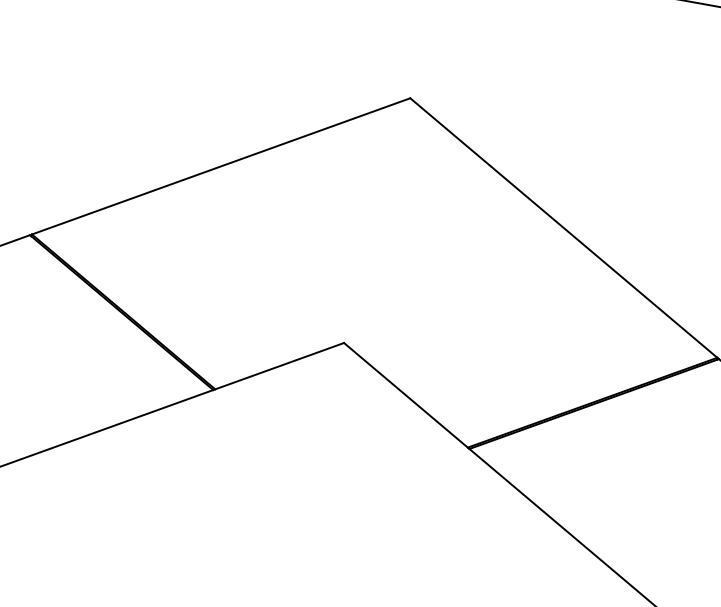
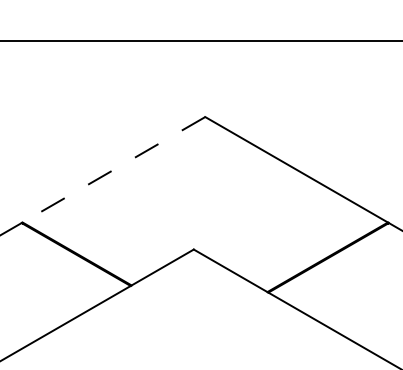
line: (220, 167) -> (113, 170), solid -> dashed

